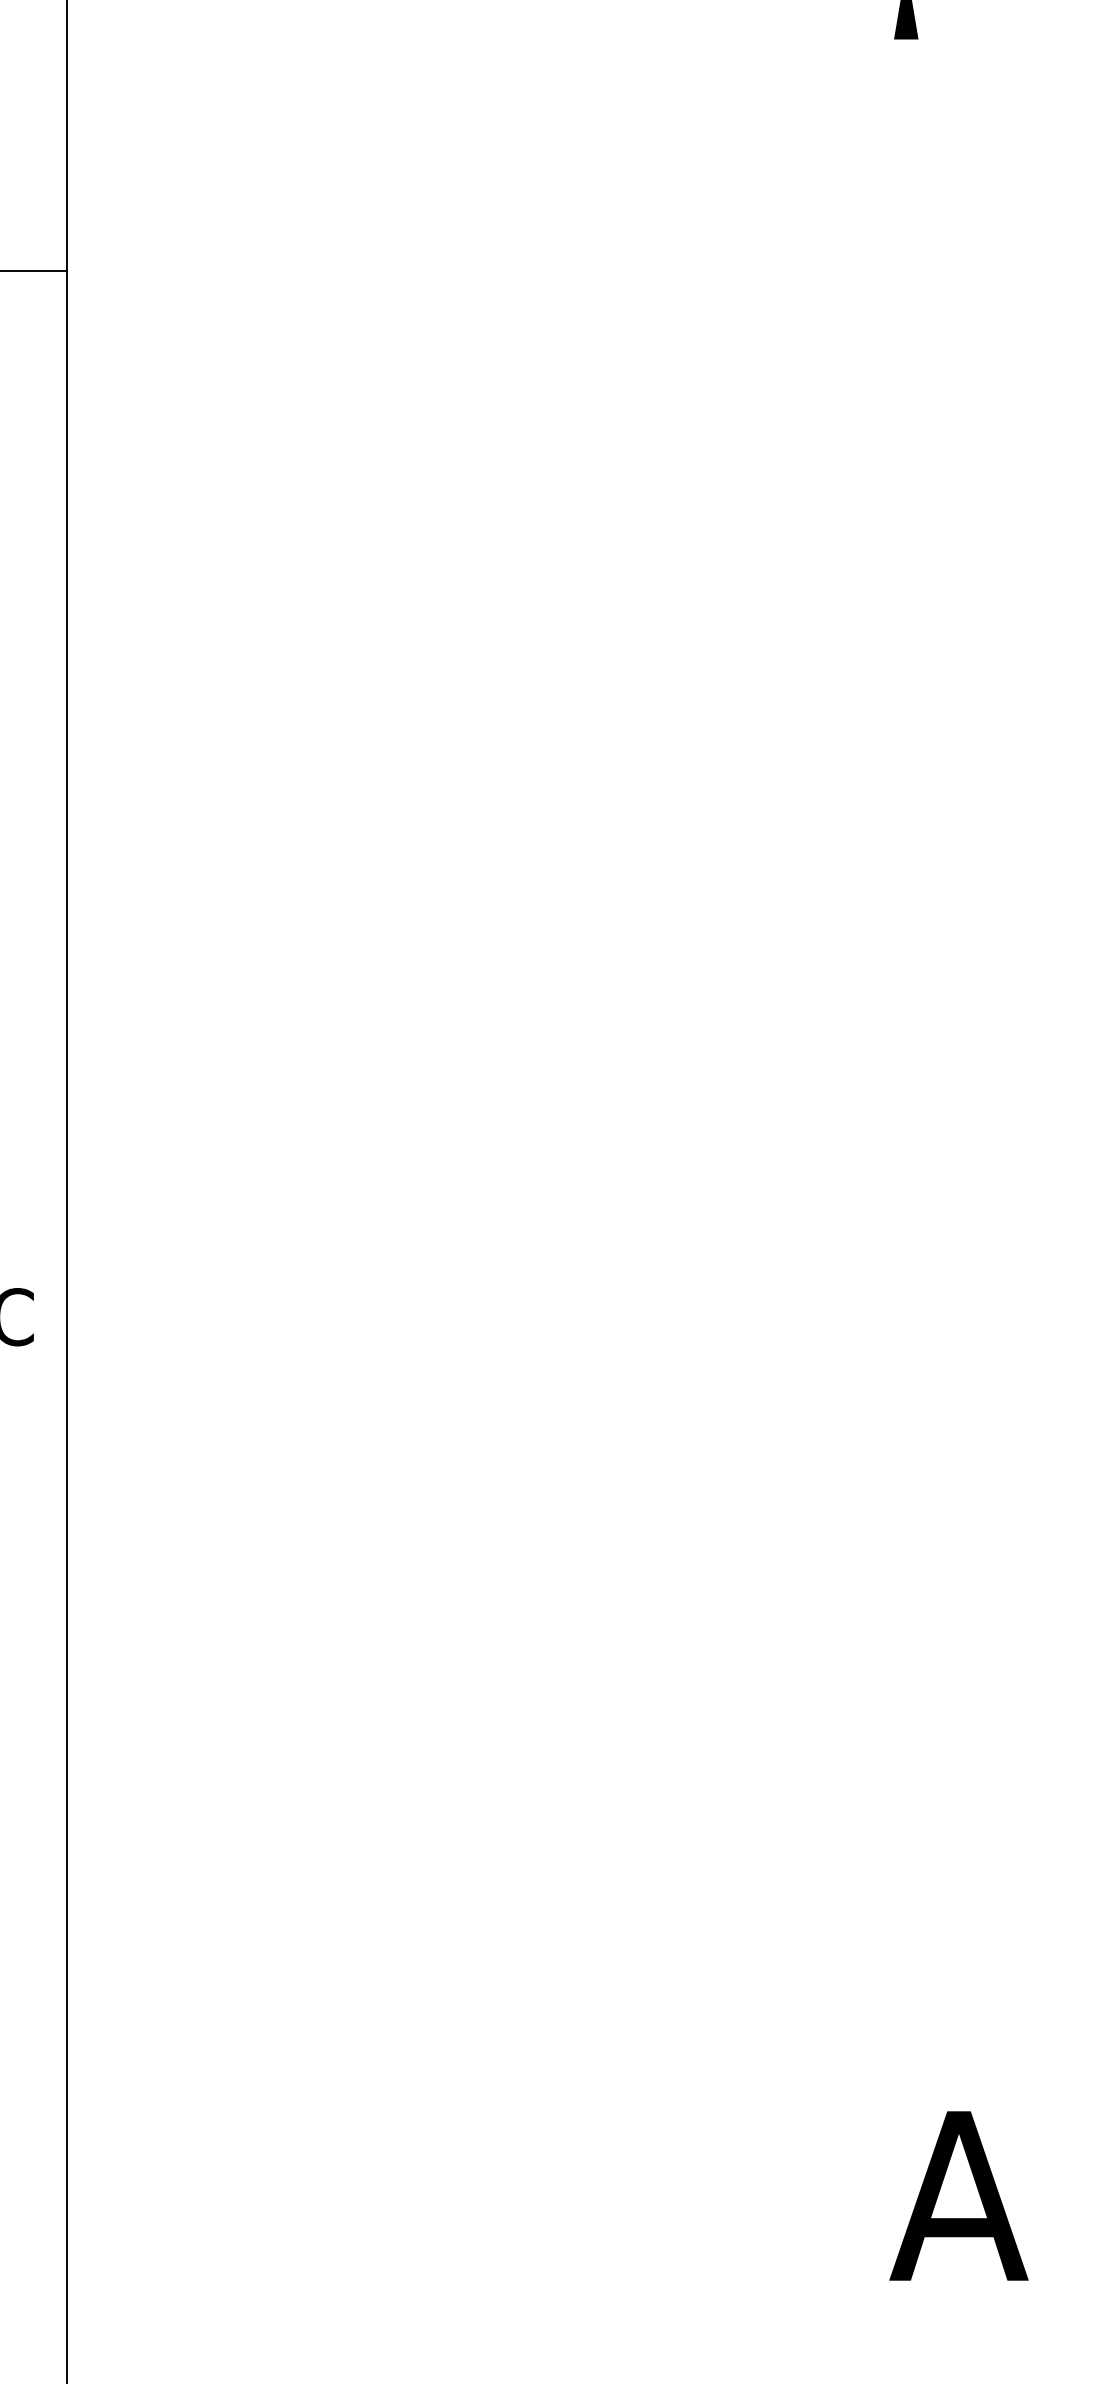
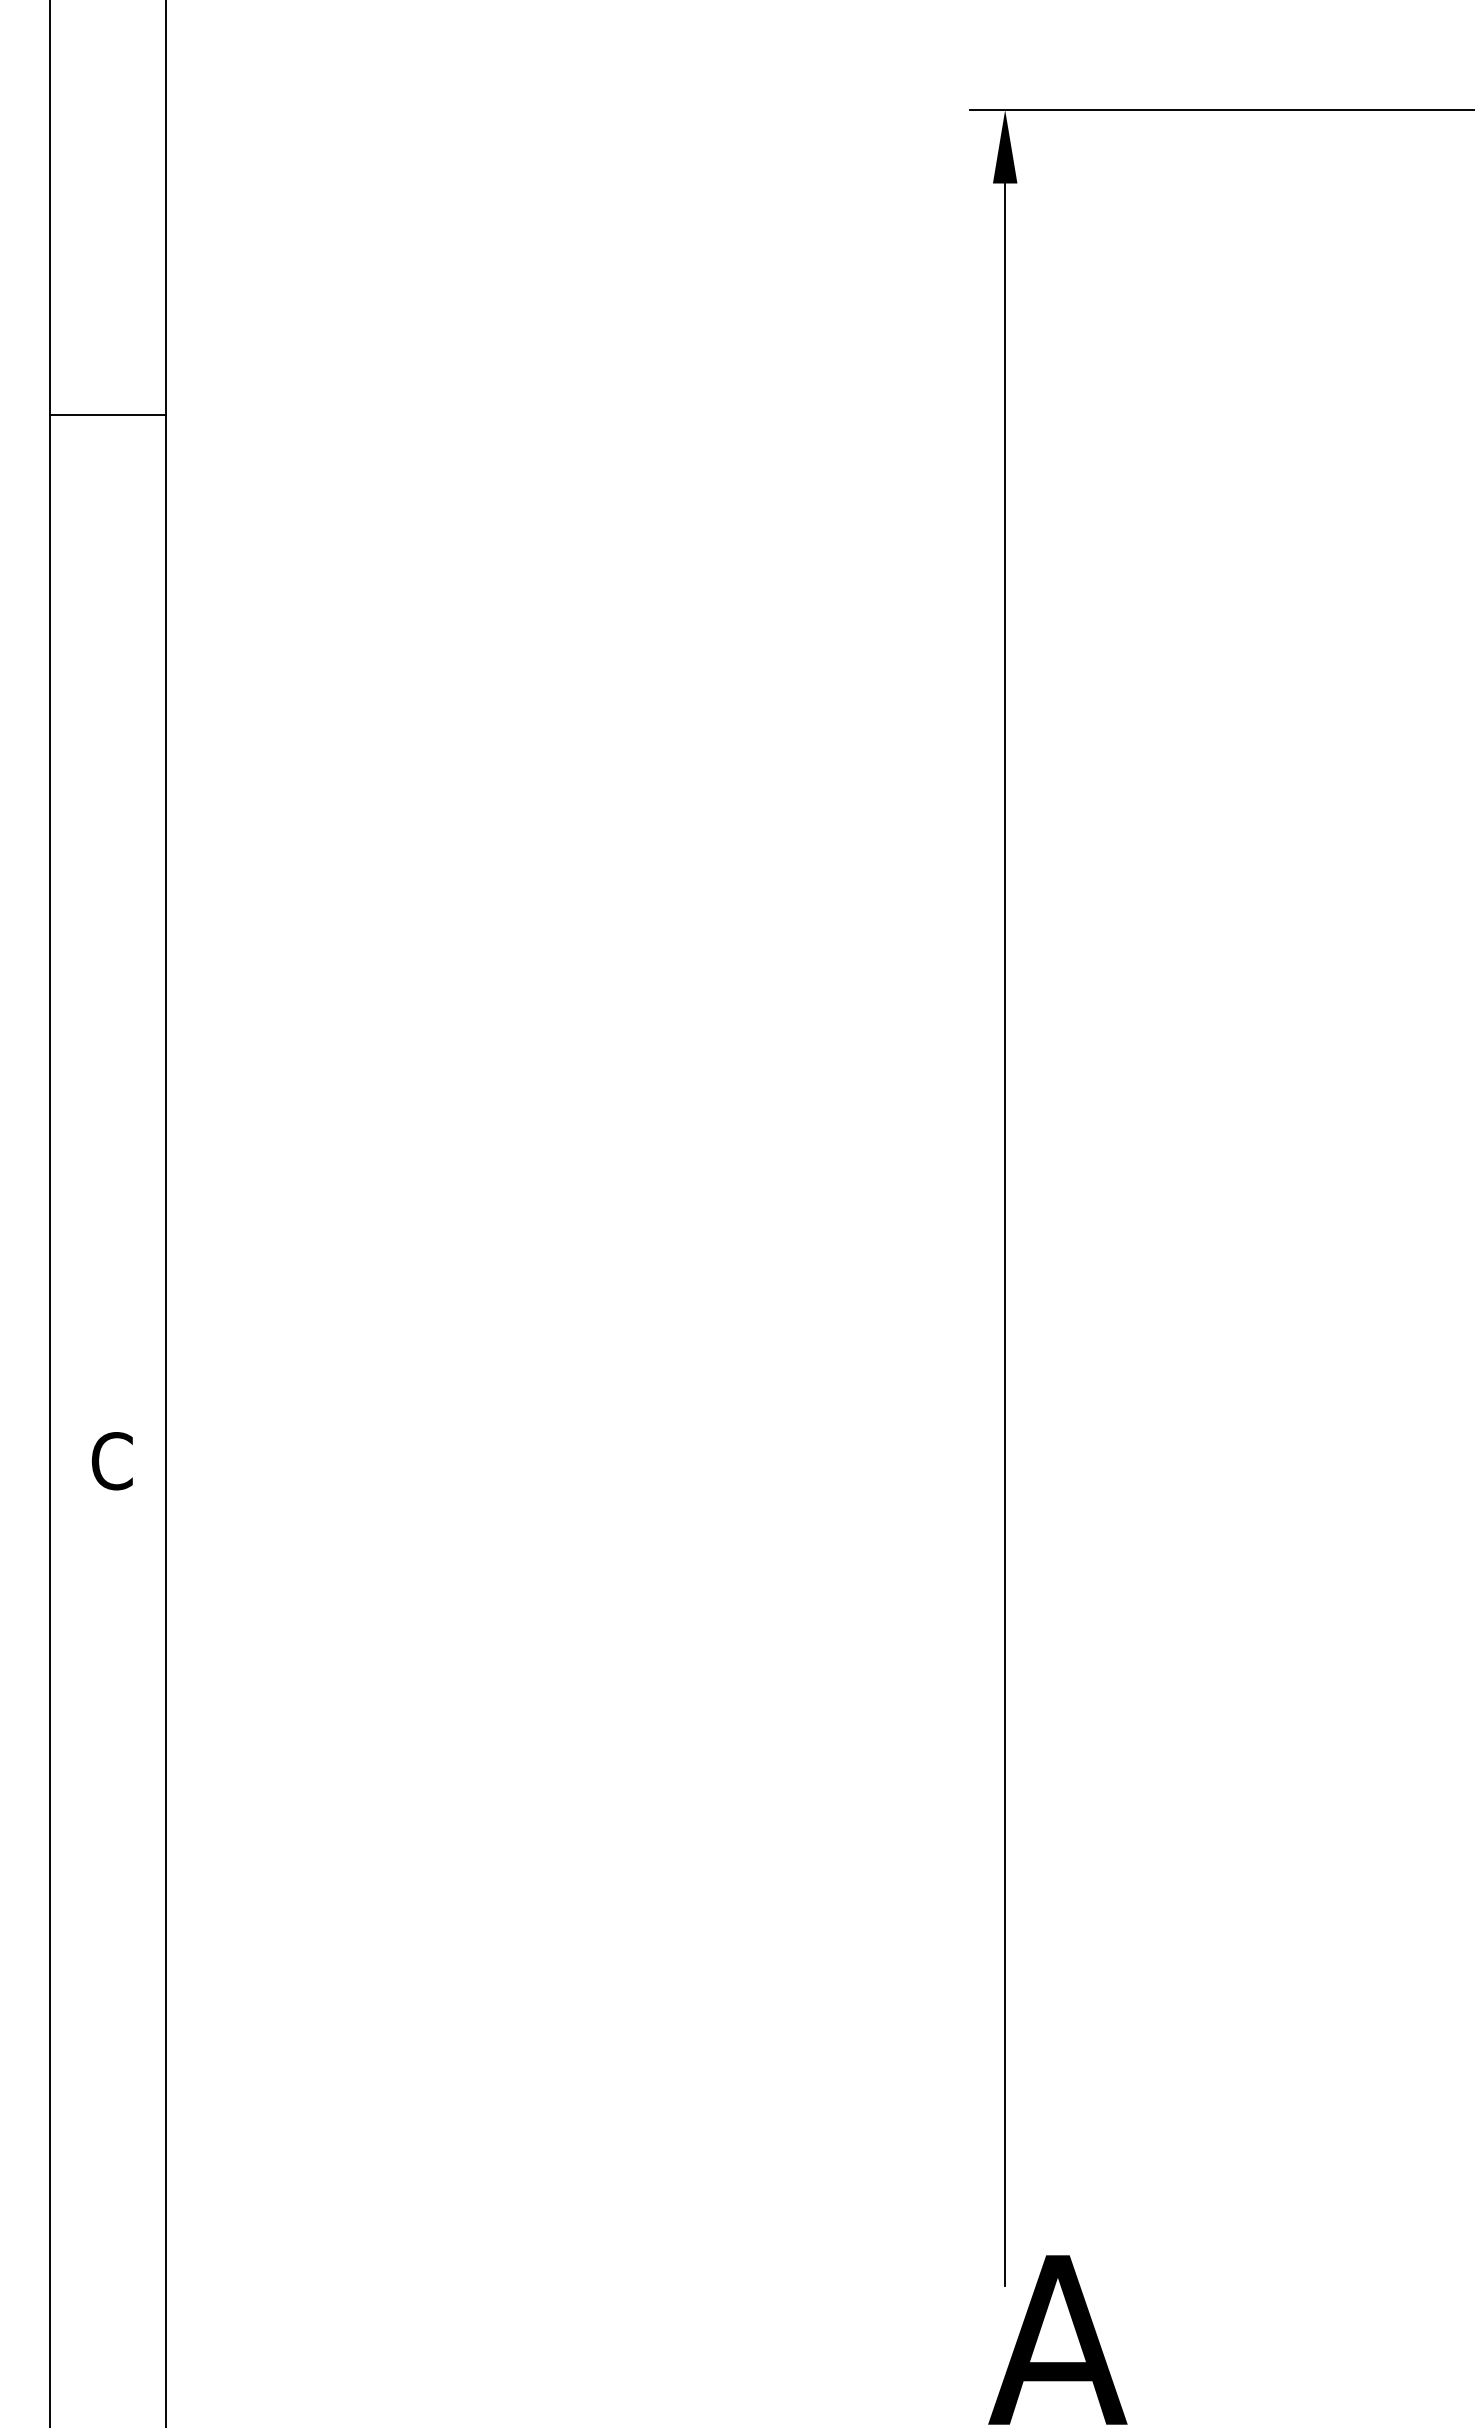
line: (906, 1090) -> (1005, 1234), added

